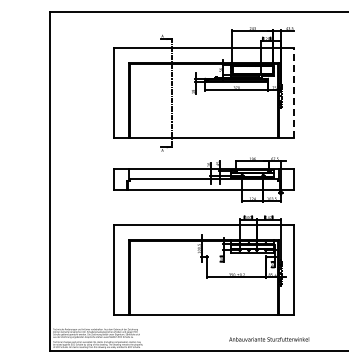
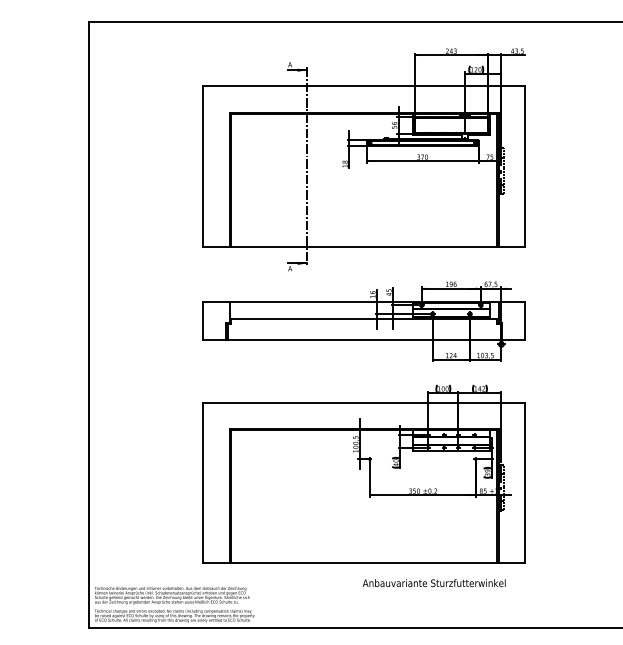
line: (293, 93) -> (524, 167), dashed -> solid
text: (269, 339) -> (434, 583), moved

